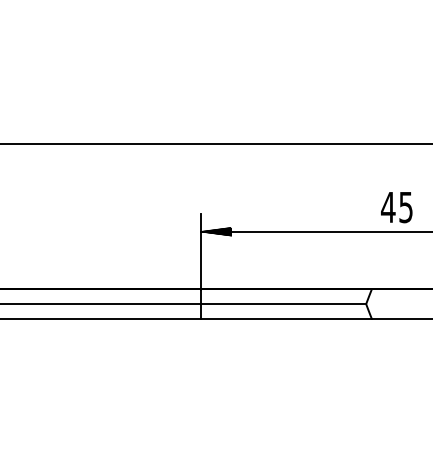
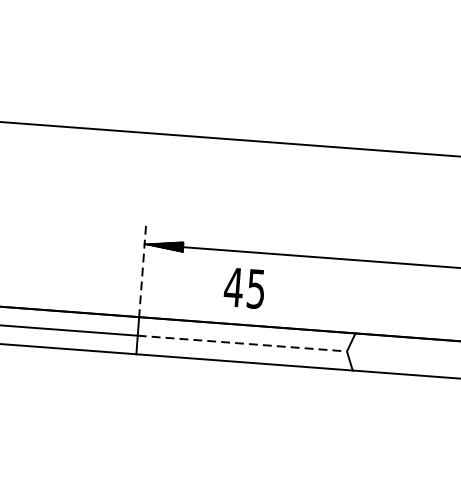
text: (396, 207) -> (244, 288), moved
line: (200, 252) -> (142, 270), solid -> dashed
line: (283, 304) -> (242, 344), solid -> dashed

